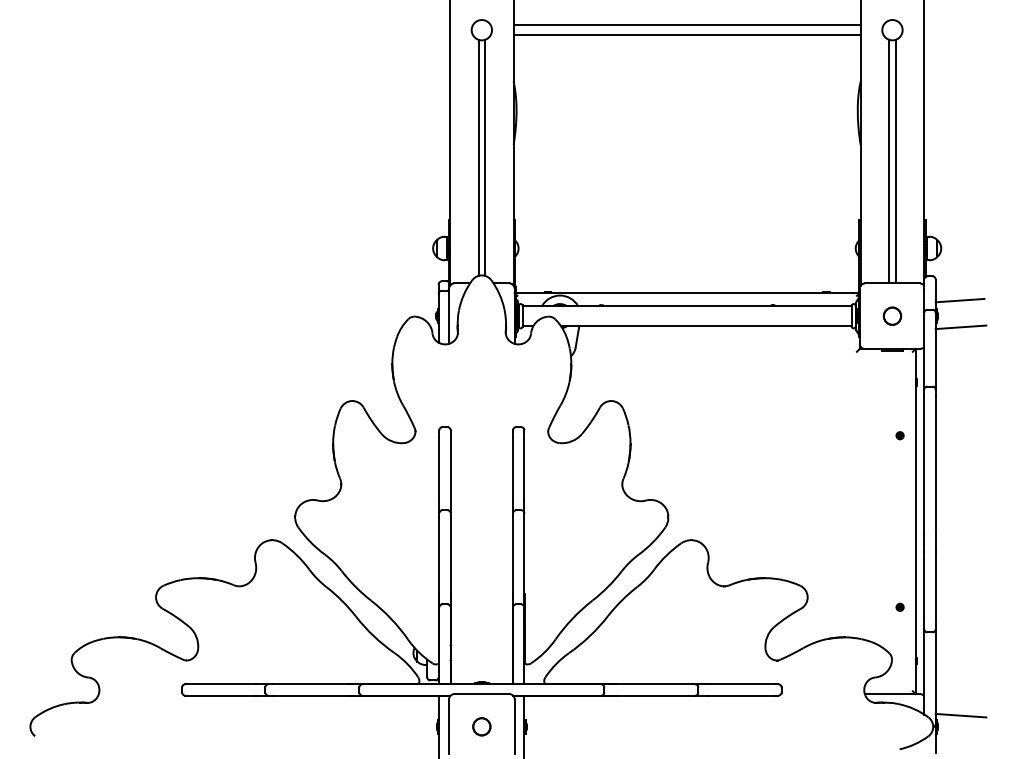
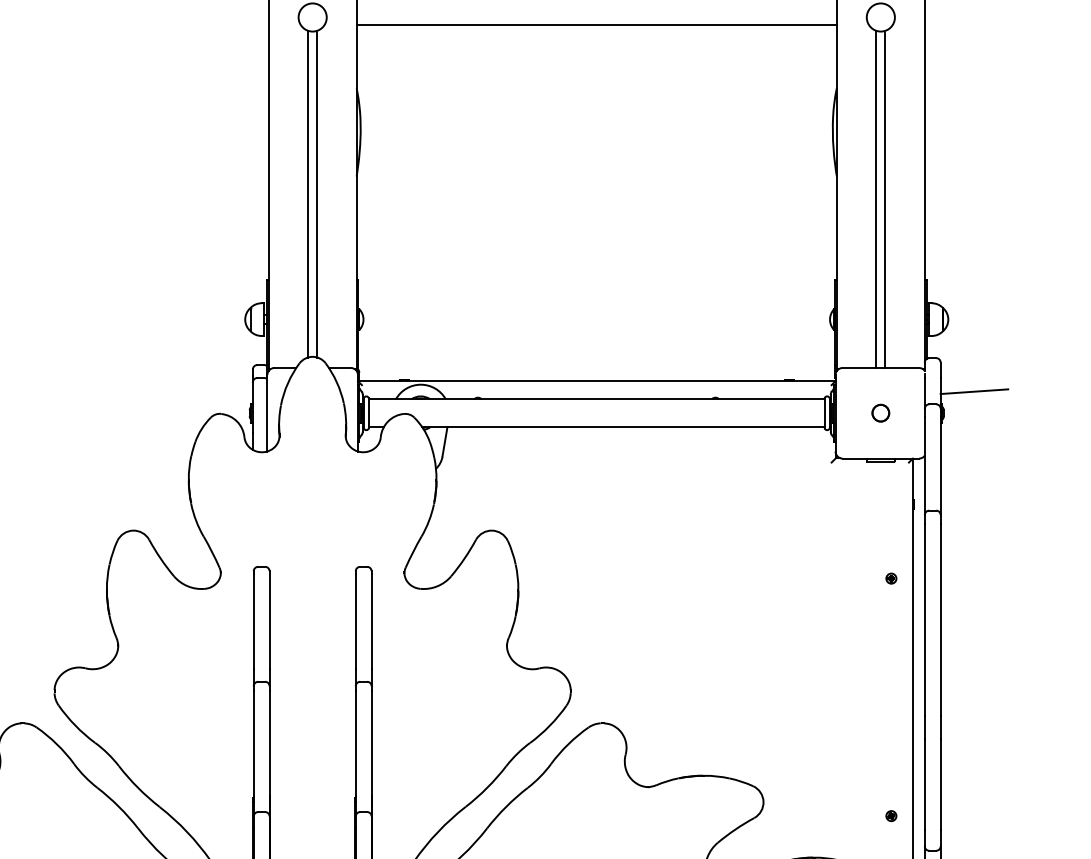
line: (686, 25) -> (595, 11), removed
part: (892, 315) -> (880, 412), size x0.7
line: (960, 327) -> (974, 428), removed

